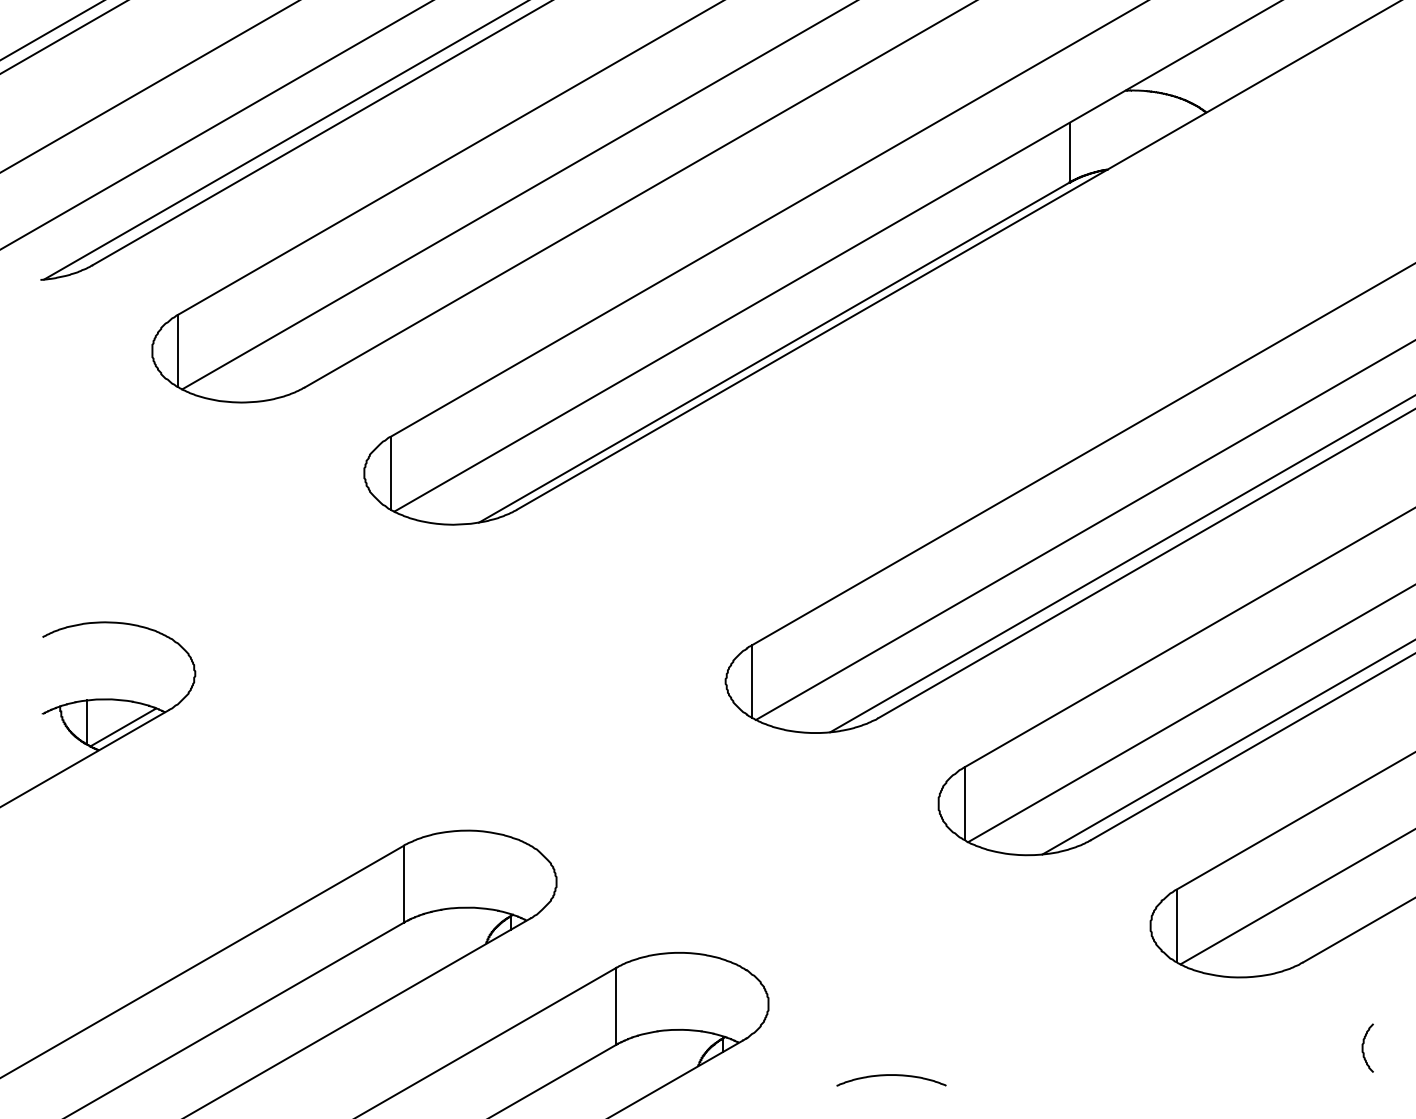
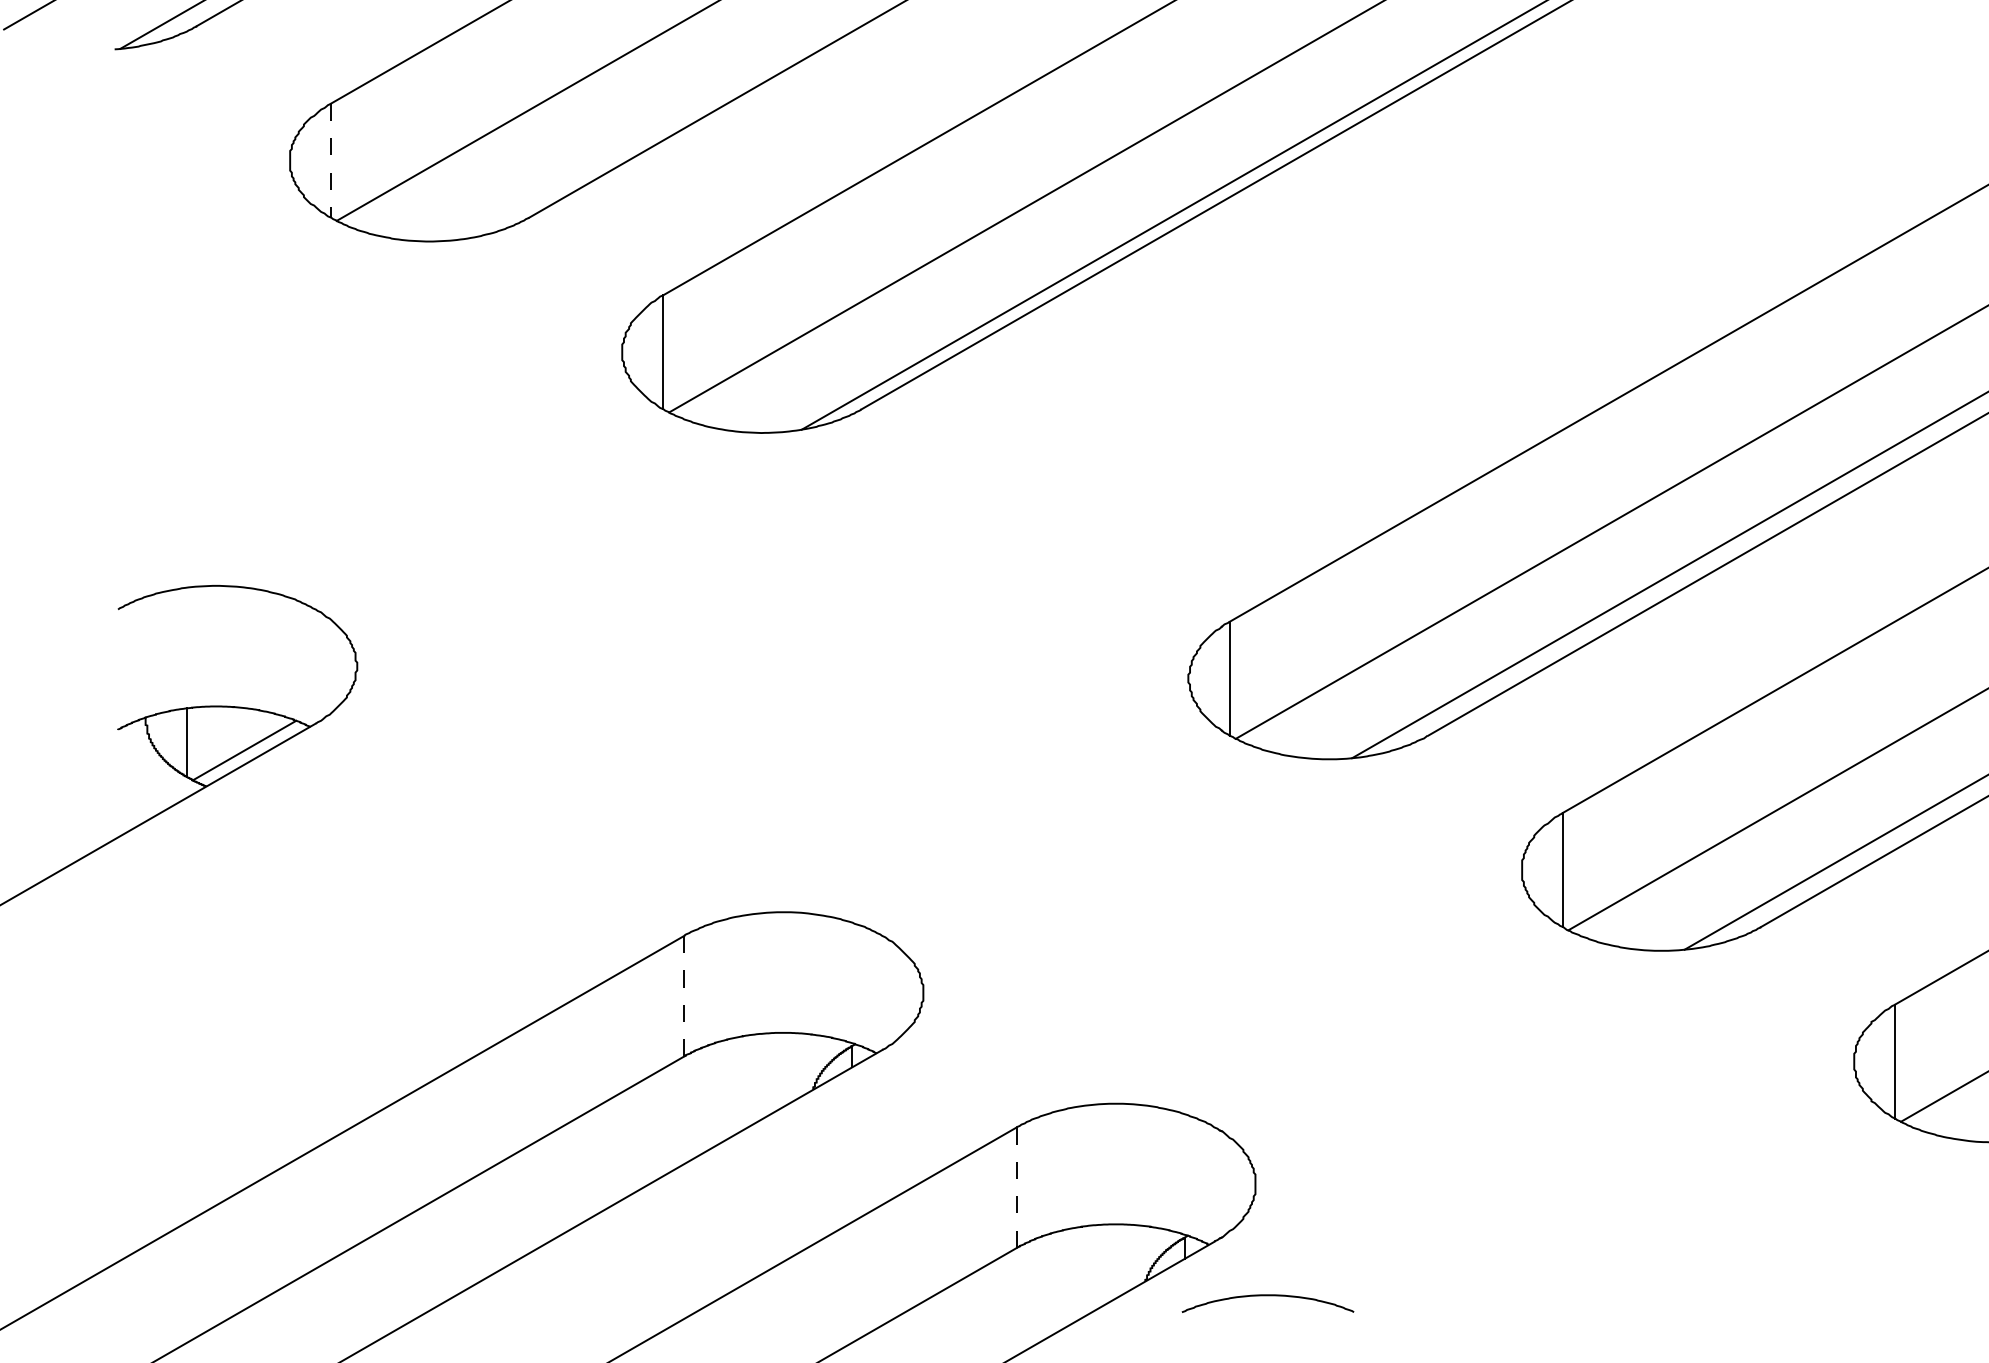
line: (178, 351) -> (330, 161), solid -> dashed
line: (403, 884) -> (683, 996), solid -> dashed
line: (616, 1006) -> (1017, 1187), solid -> dashed
curve: (891, 1075) -> (1267, 1295), moved

